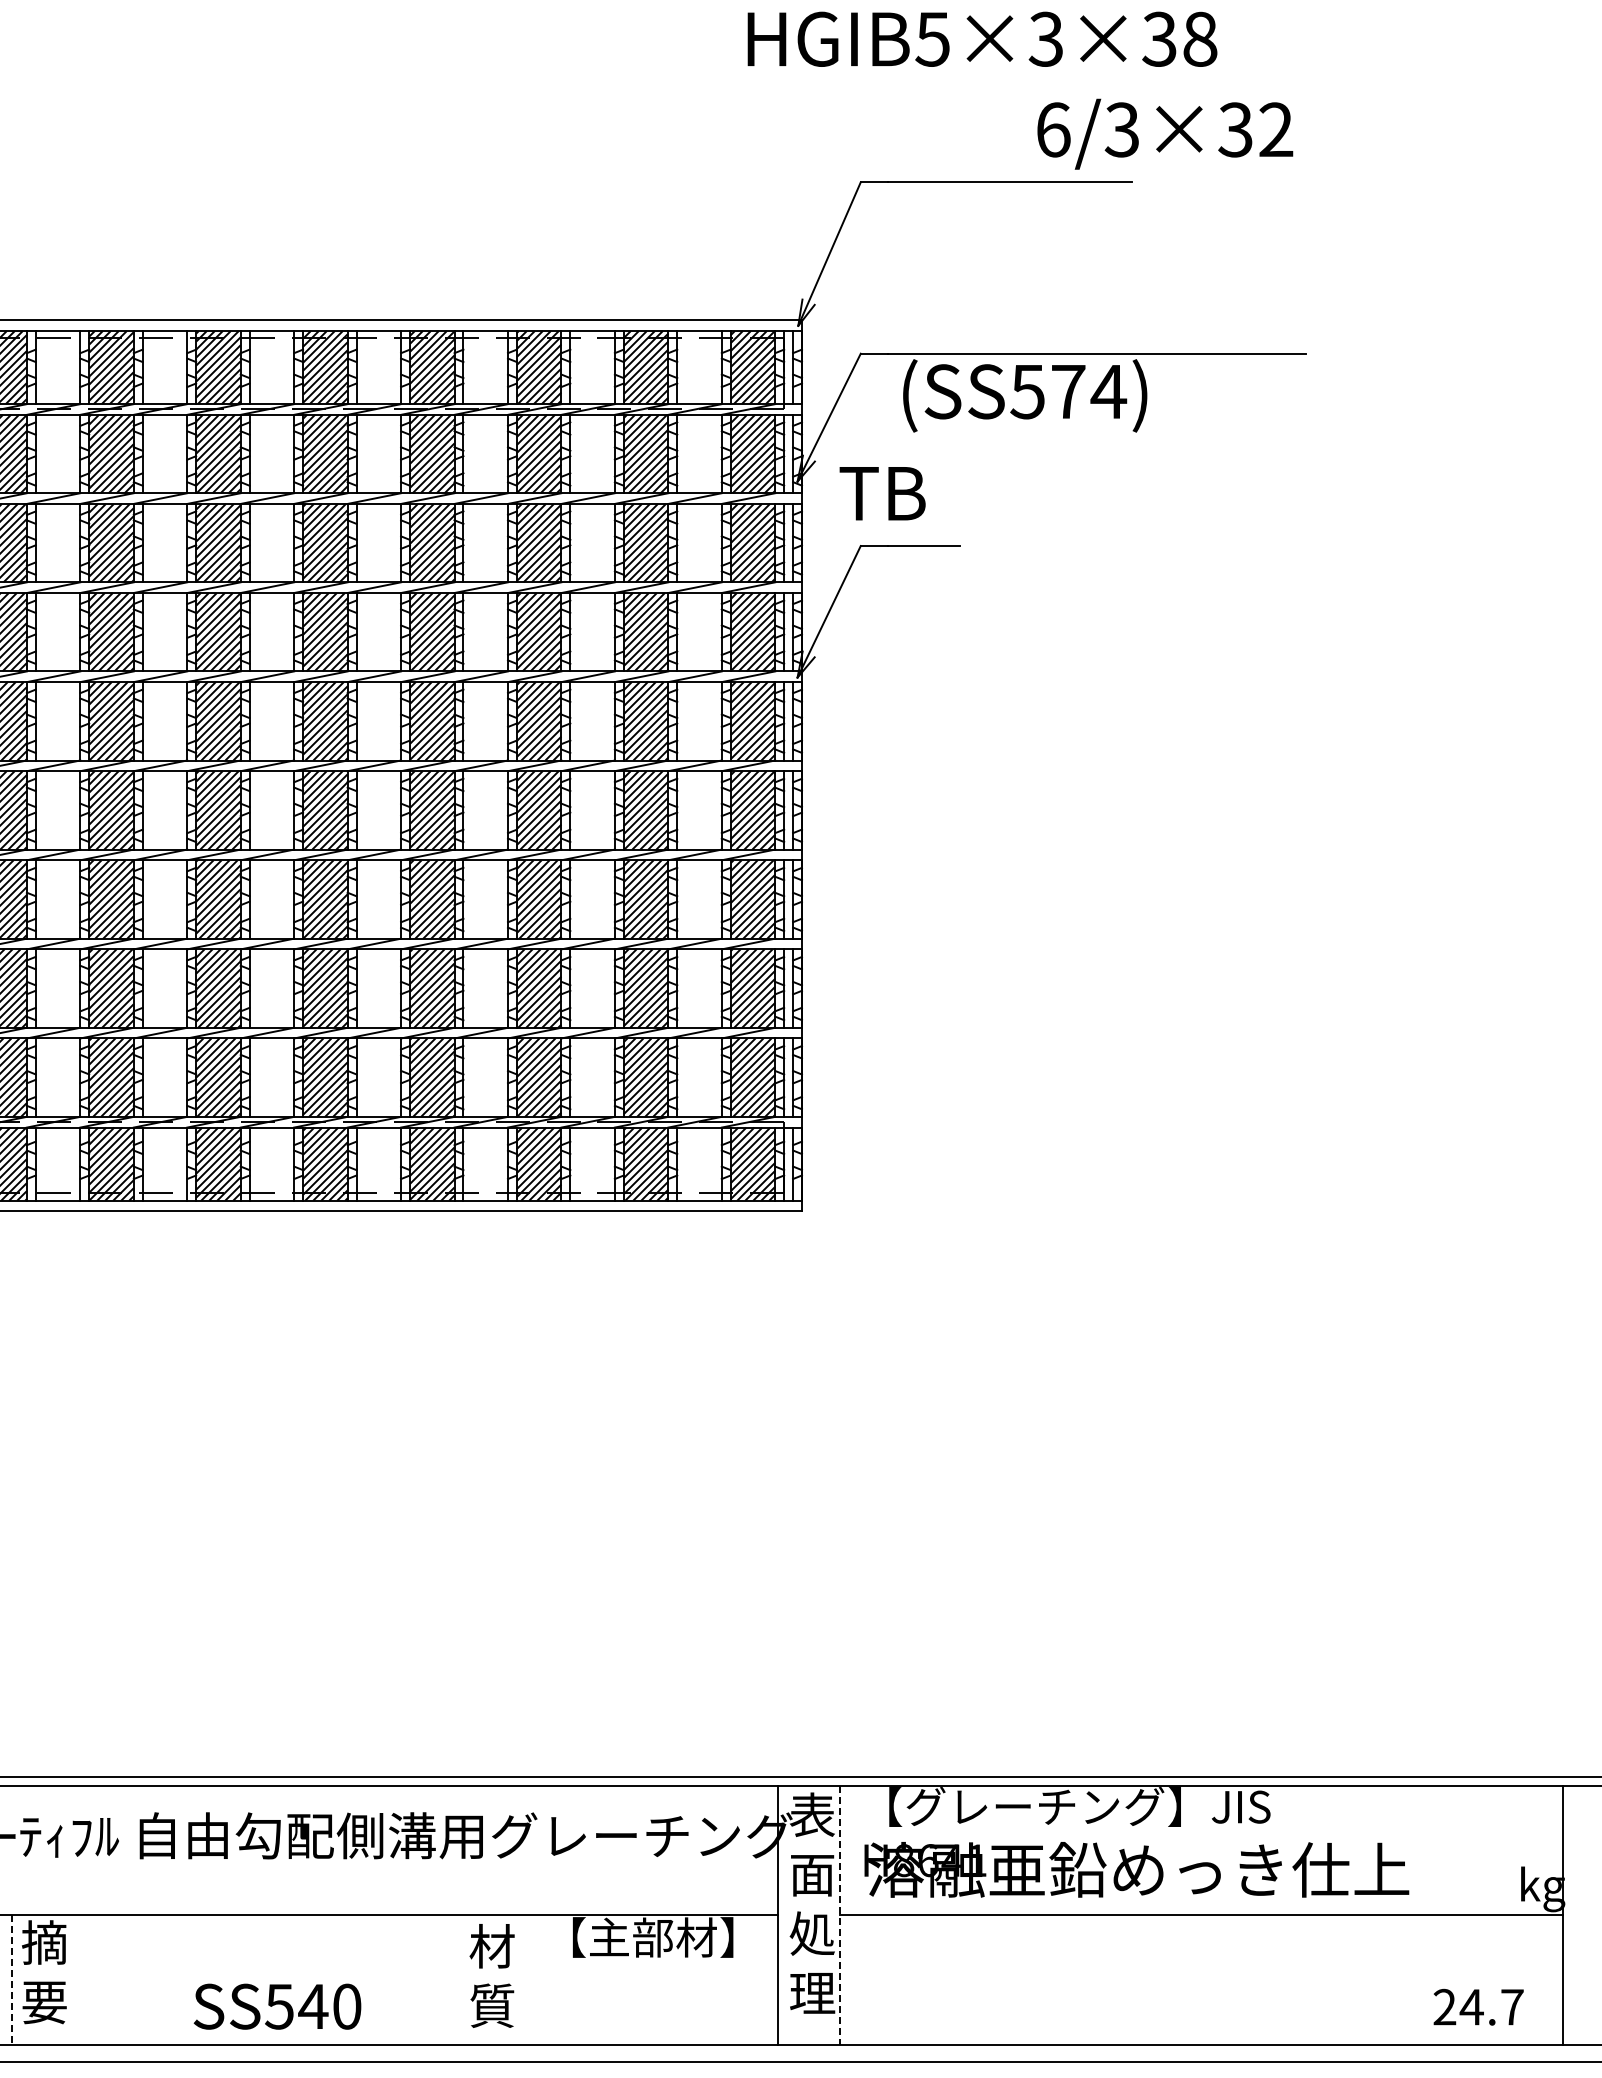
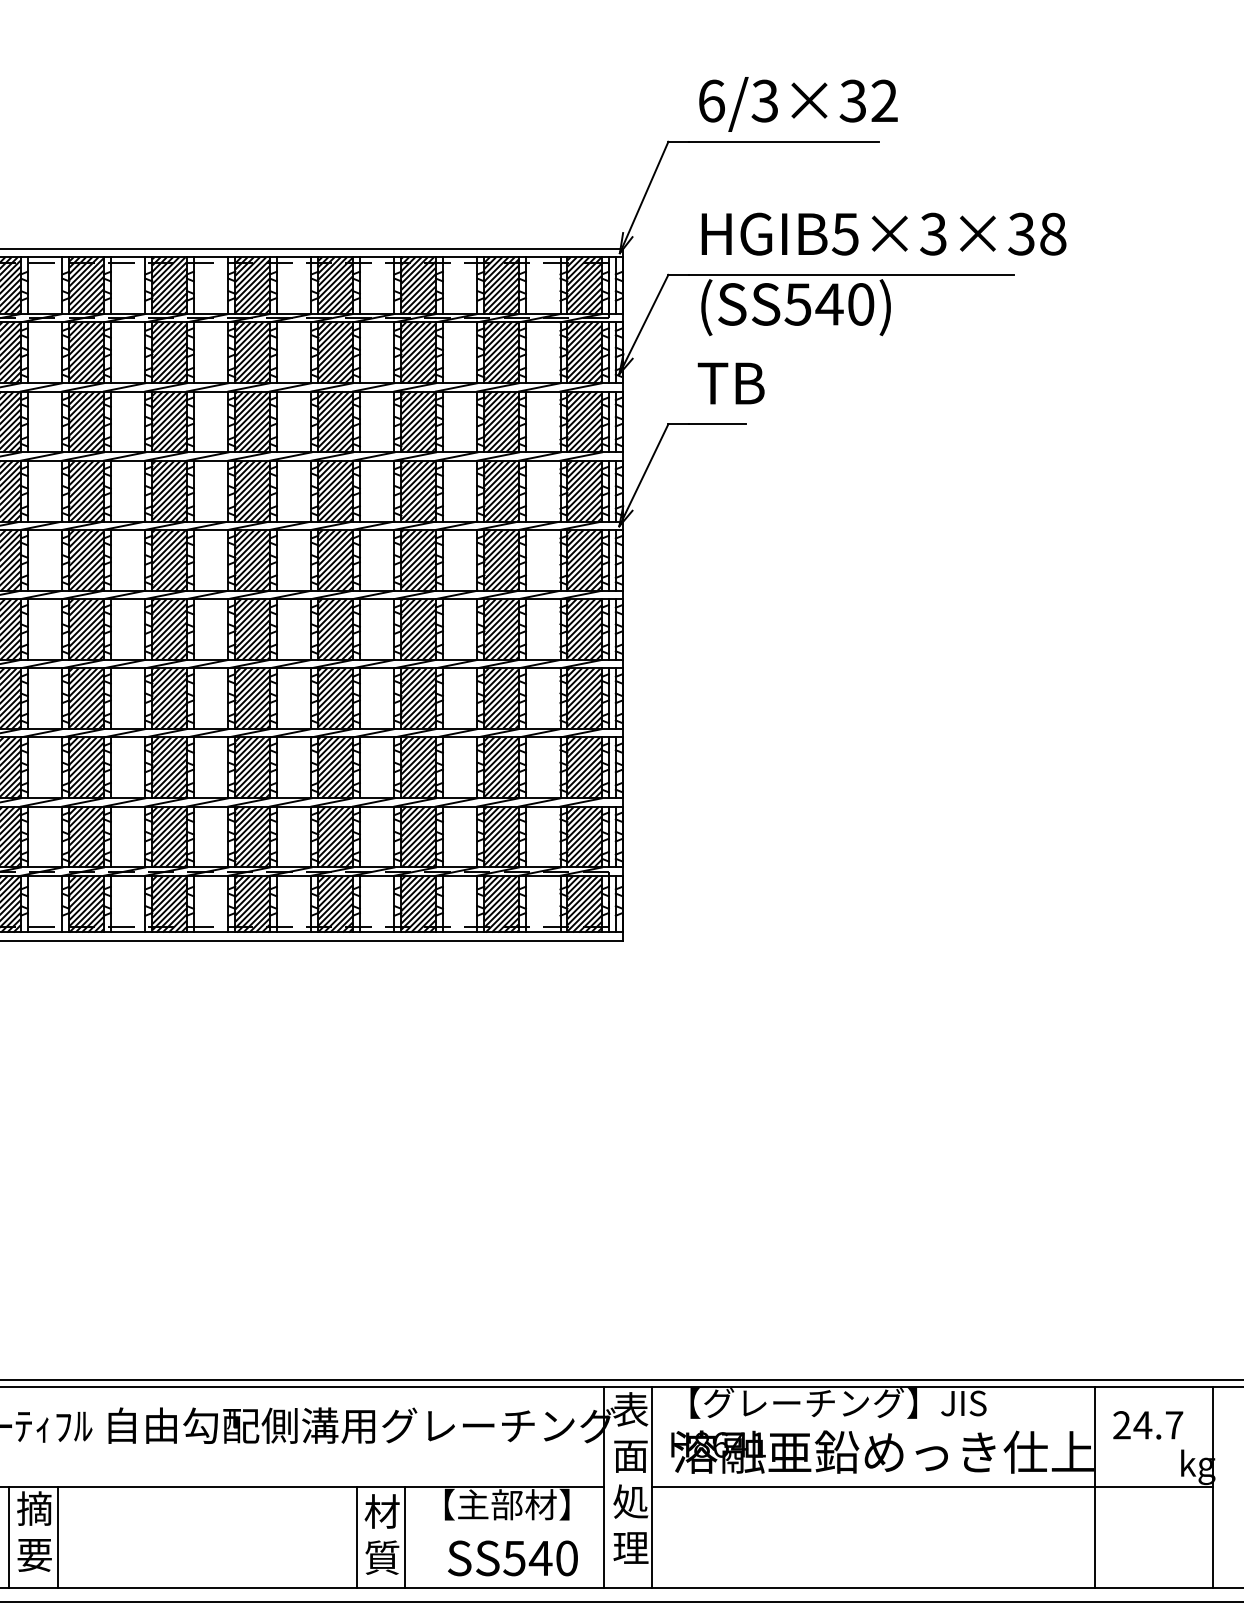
text: (982, 38) -> (884, 233), moved
text: (1165, 133) -> (798, 103), moved
text: (1088, 391) -> (845, 304), (SS574) -> (SS540)
text: (882, 493) -> (731, 383), moved
line: (1410, 1914) -> (1095, 1486), added
line: (840, 1915) -> (652, 1487), dashed -> solid
line: (12, 1979) -> (9, 1537), dashed -> solid
line: (74, 1979) -> (57, 1537), added
line: (459, 1979) -> (356, 1537), added
line: (521, 1979) -> (404, 1537), added
text: (277, 2006) -> (512, 1558), moved
text: (1478, 2006) -> (1148, 1424), moved

